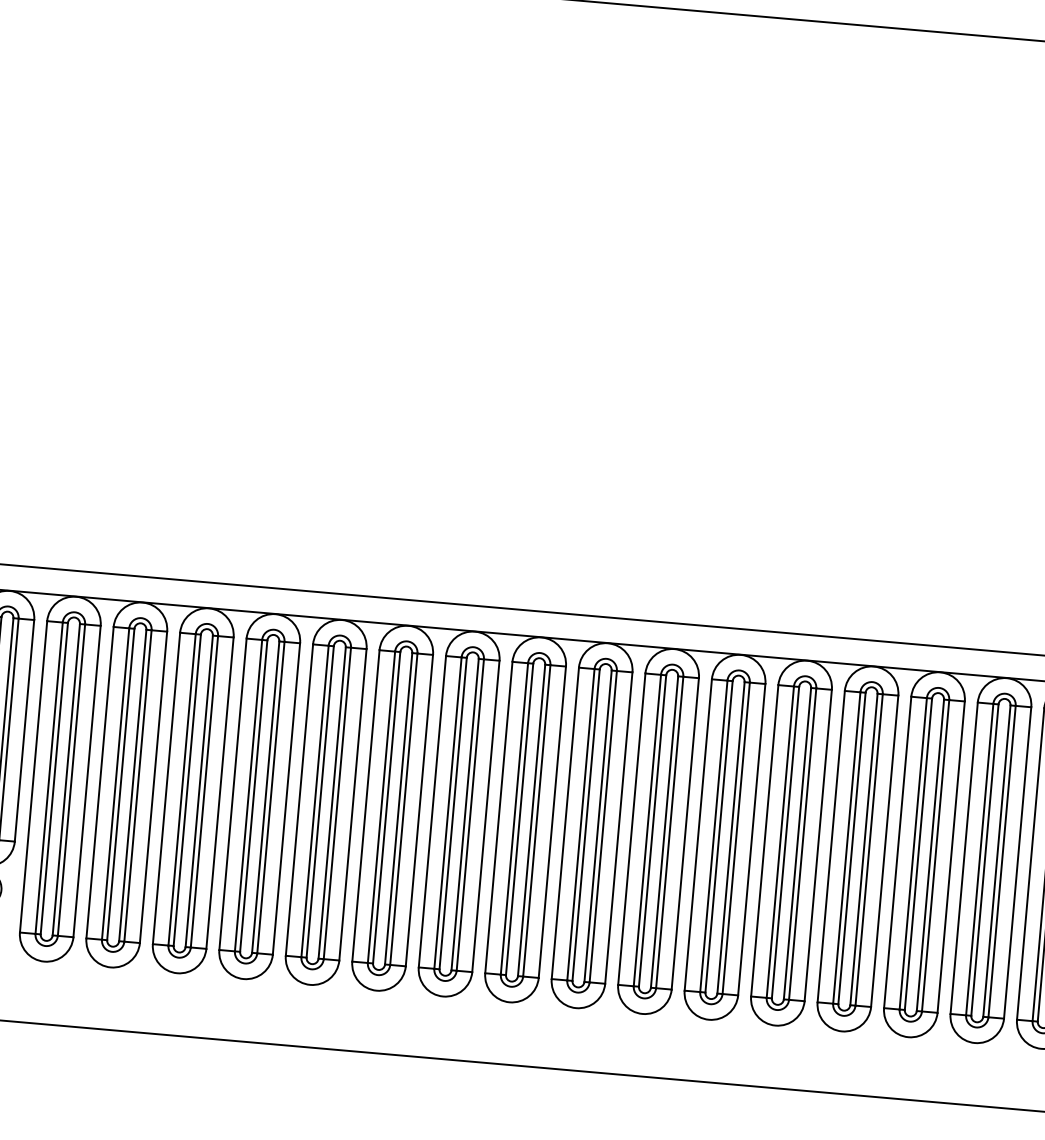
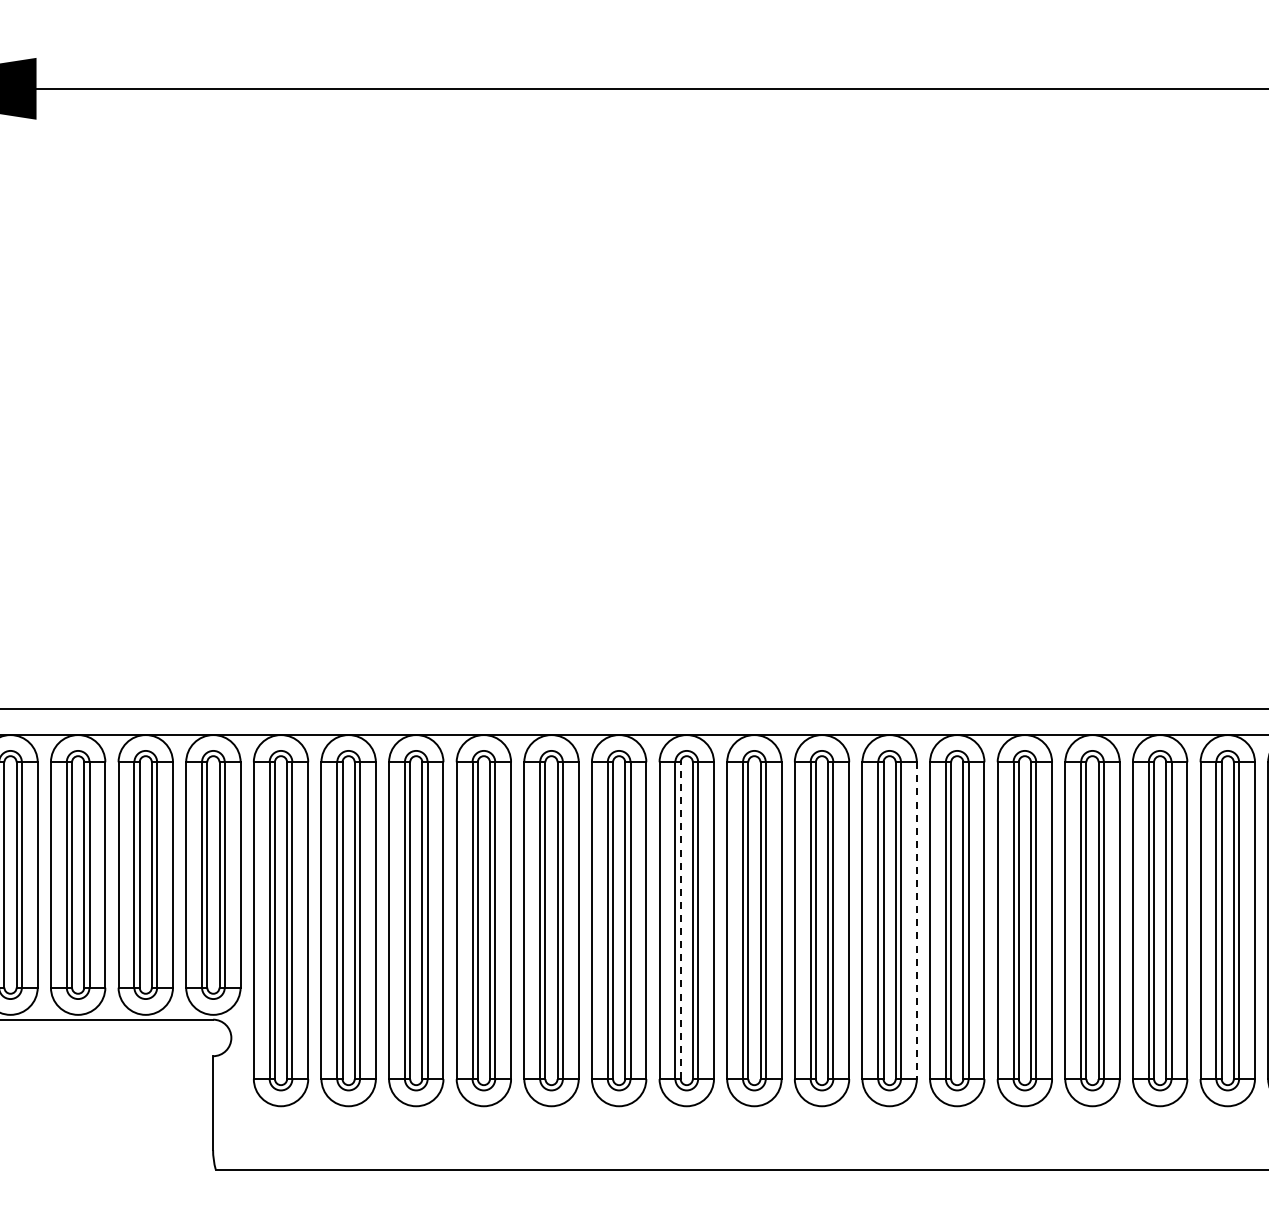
line: (453, 813) -> (680, 920), solid -> dashed
line: (684, 834) -> (916, 921), solid -> dashed

